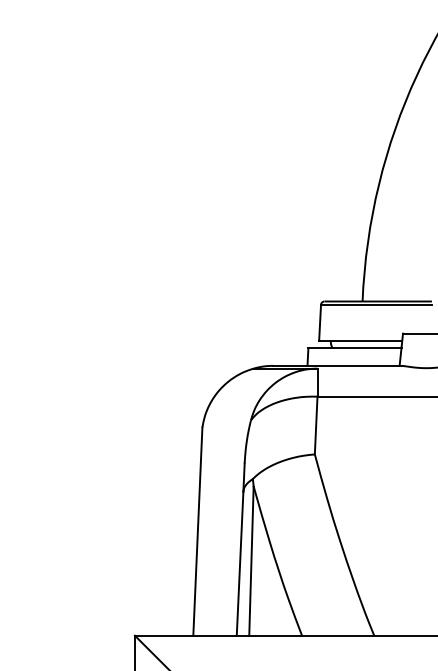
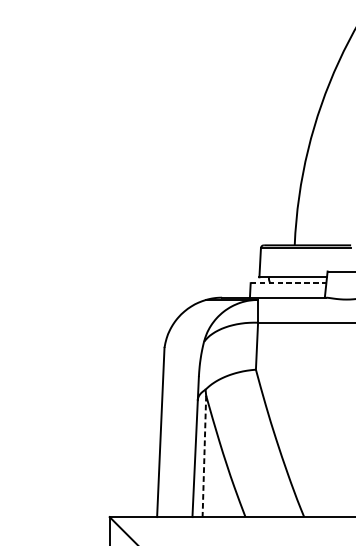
line: (354, 347) -> (288, 282), solid -> dashed
line: (251, 561) -> (204, 456), solid -> dashed

